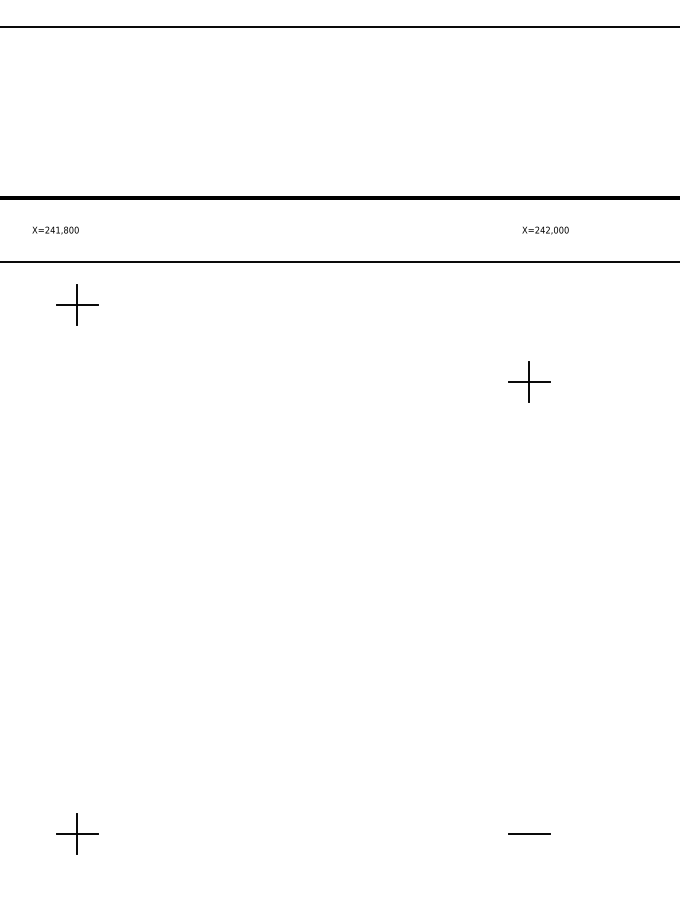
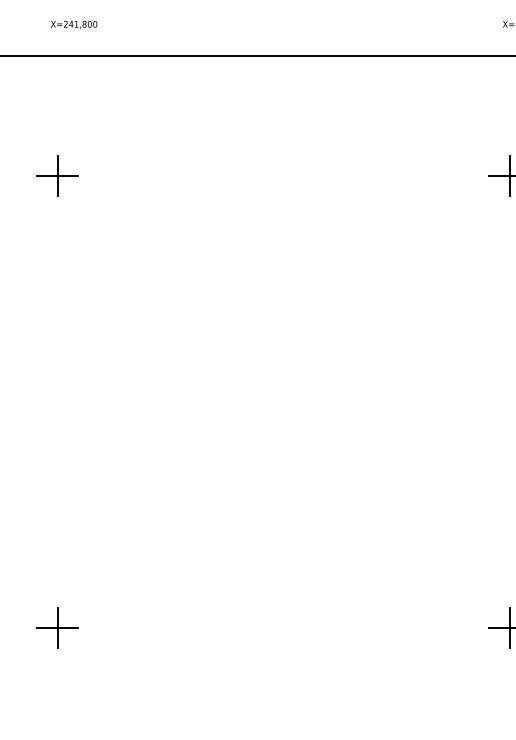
text: (55, 230) -> (74, 24), moved
part: (77, 304) -> (58, 175), moved
line: (529, 833) -> (510, 627), added

